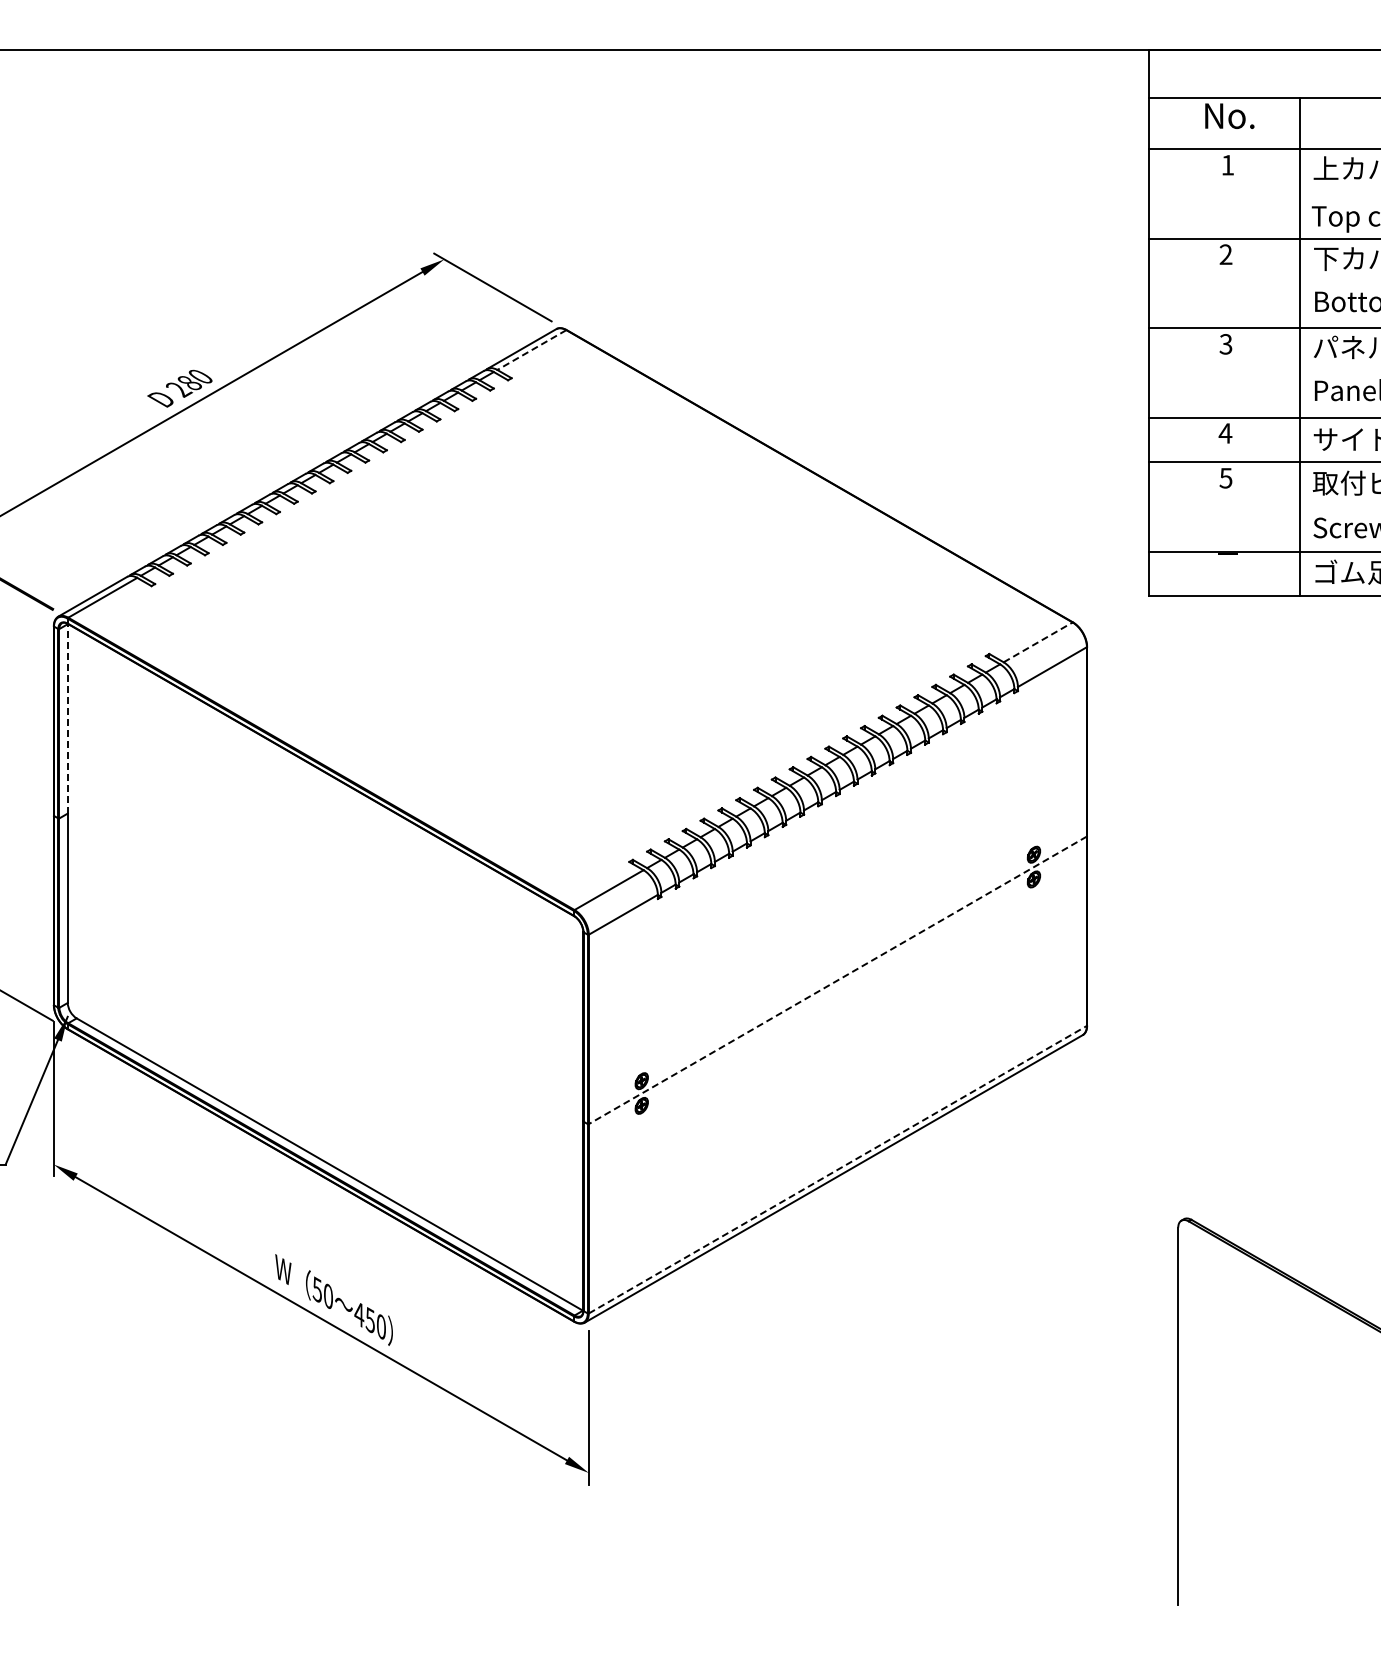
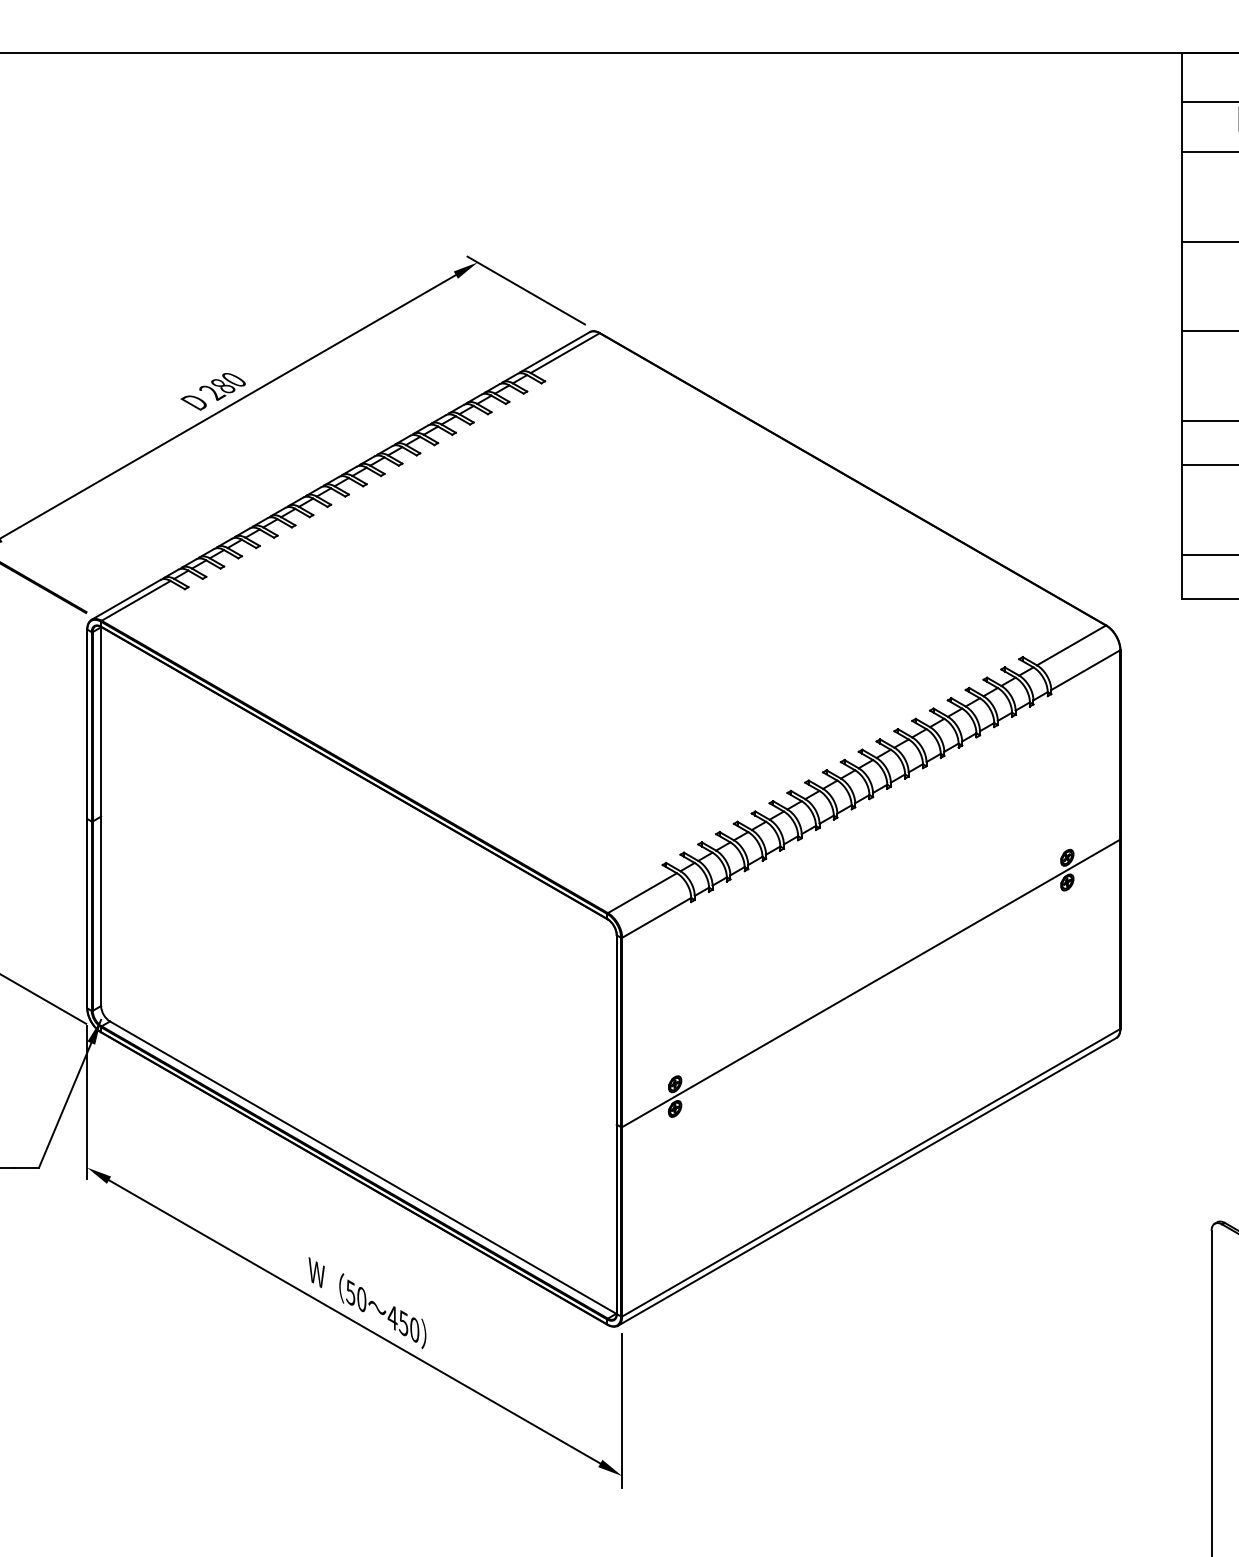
line: (531, 350) -> (564, 353), dashed -> solid
line: (1038, 642) -> (1071, 645), dashed -> solid
line: (67, 718) -> (100, 721), dashed -> solid
line: (837, 980) -> (870, 983), dashed -> solid
line: (837, 1169) -> (870, 1172), dashed -> solid

